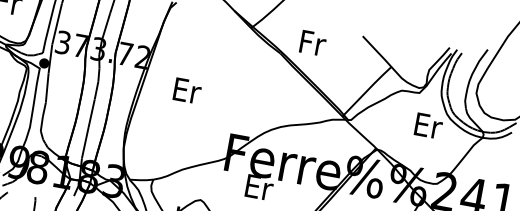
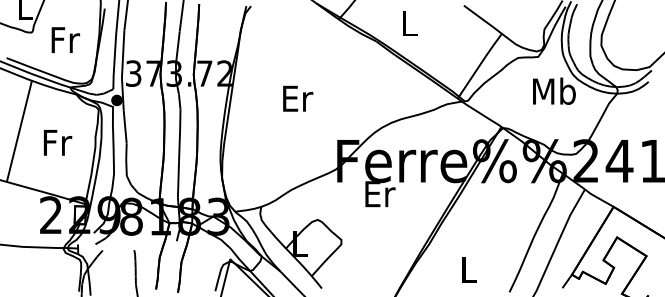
text: (313, 43) -> (410, 23), Fr -> L
text: (187, 90) -> (298, 98), moved
text: (428, 124) -> (554, 90), Er -> Mb

